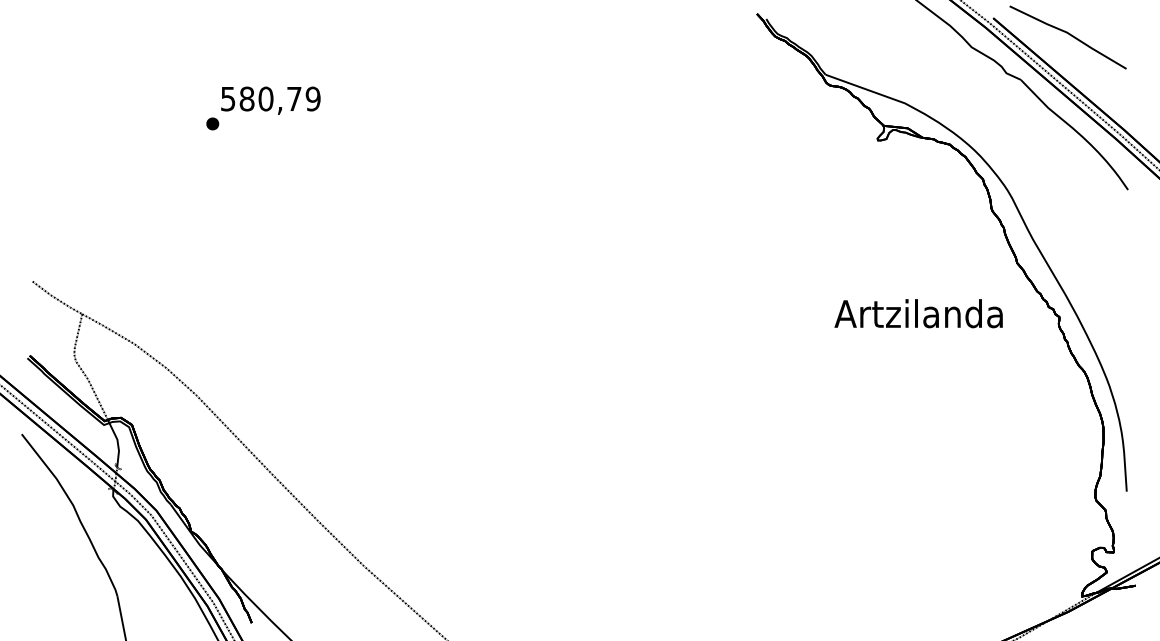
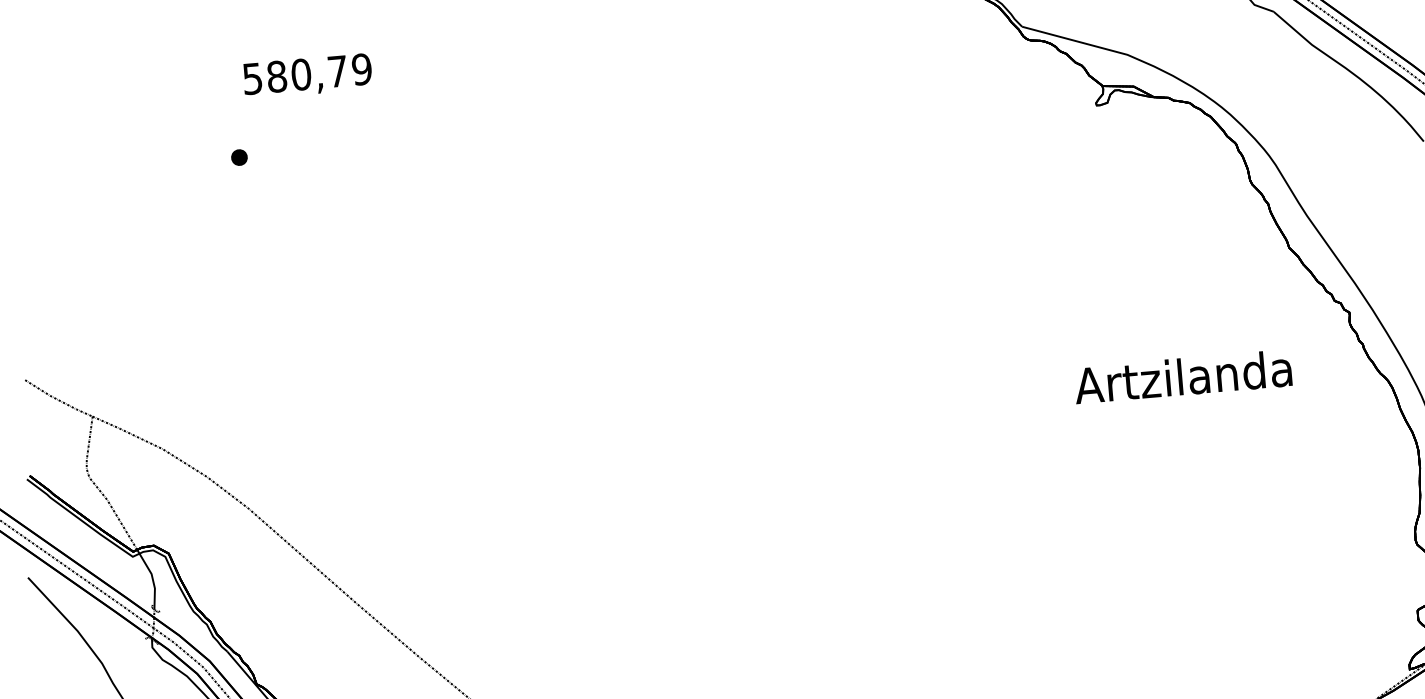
text: (270, 100) -> (307, 76), moved
text: (918, 313) -> (1182, 376), moved

